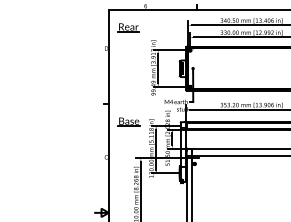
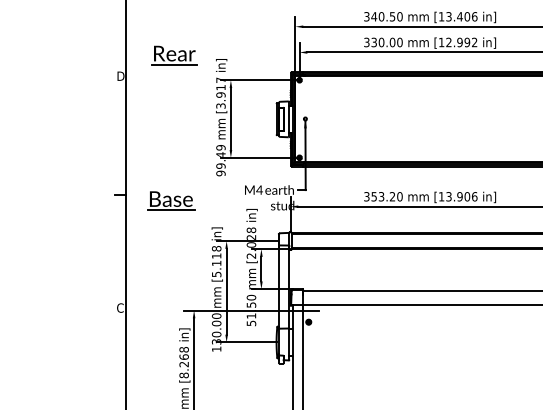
part: (128, 27) -> (174, 54), moved
part: (128, 121) -> (169, 199), moved

